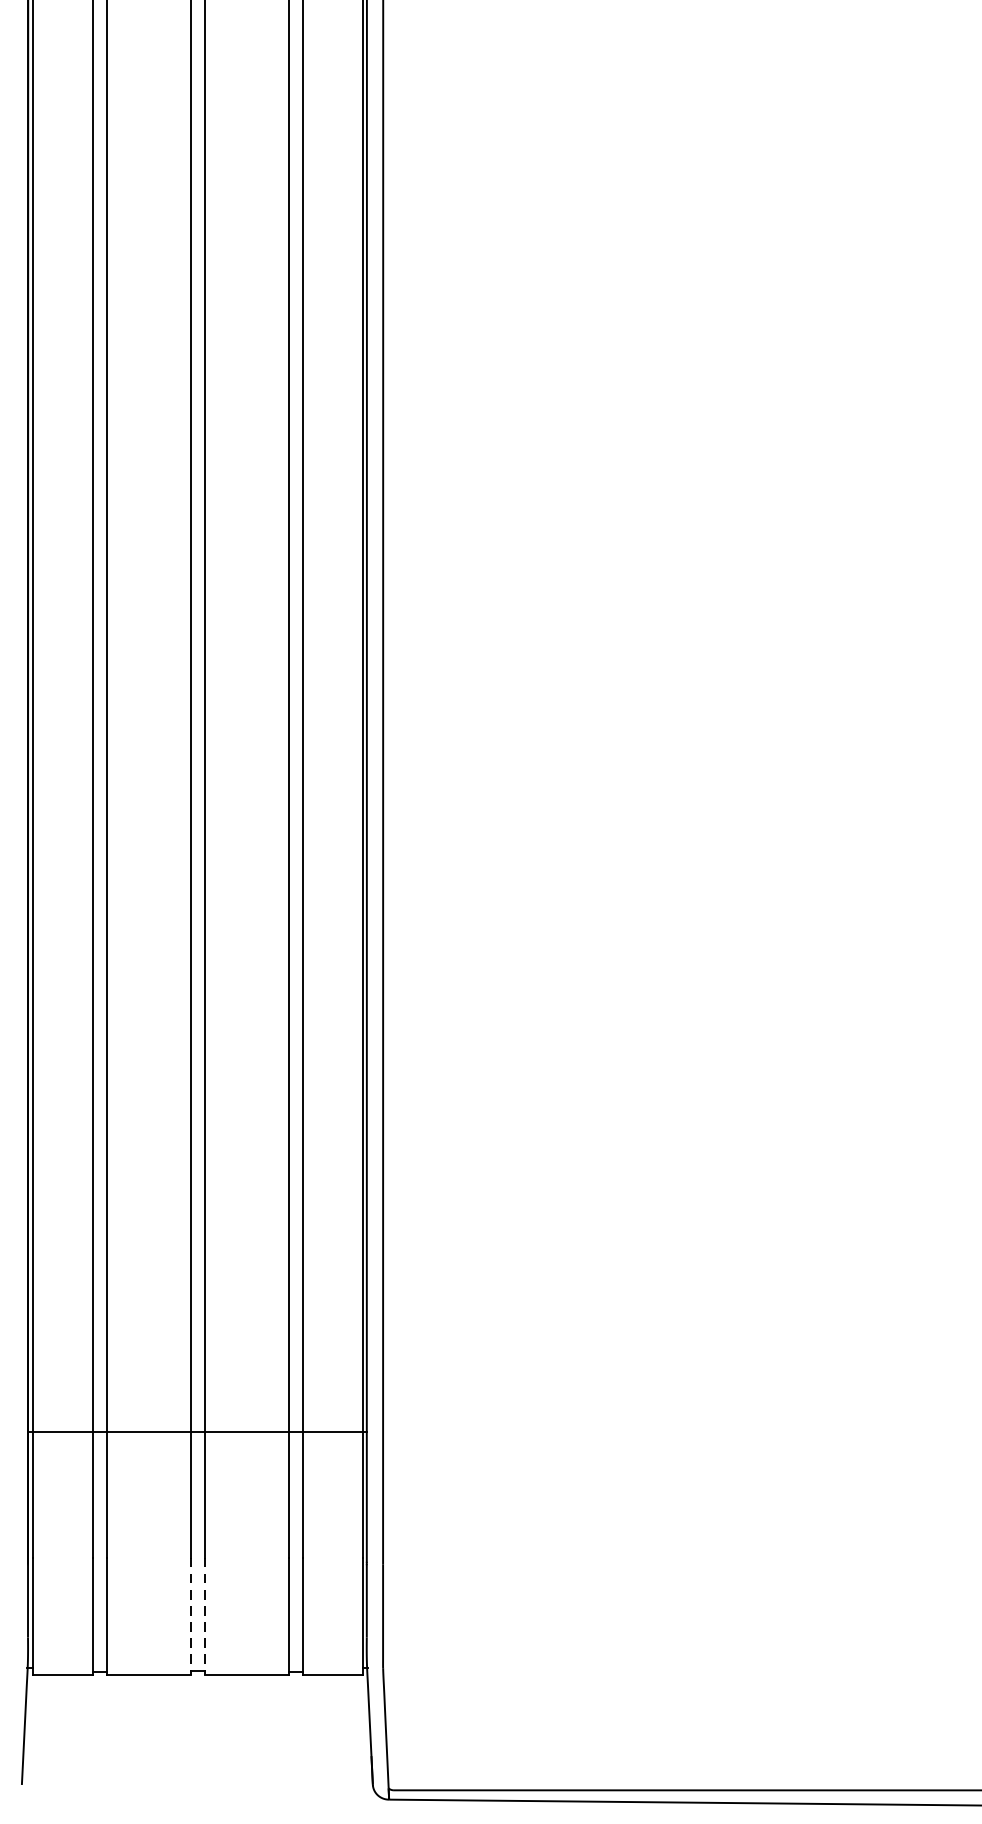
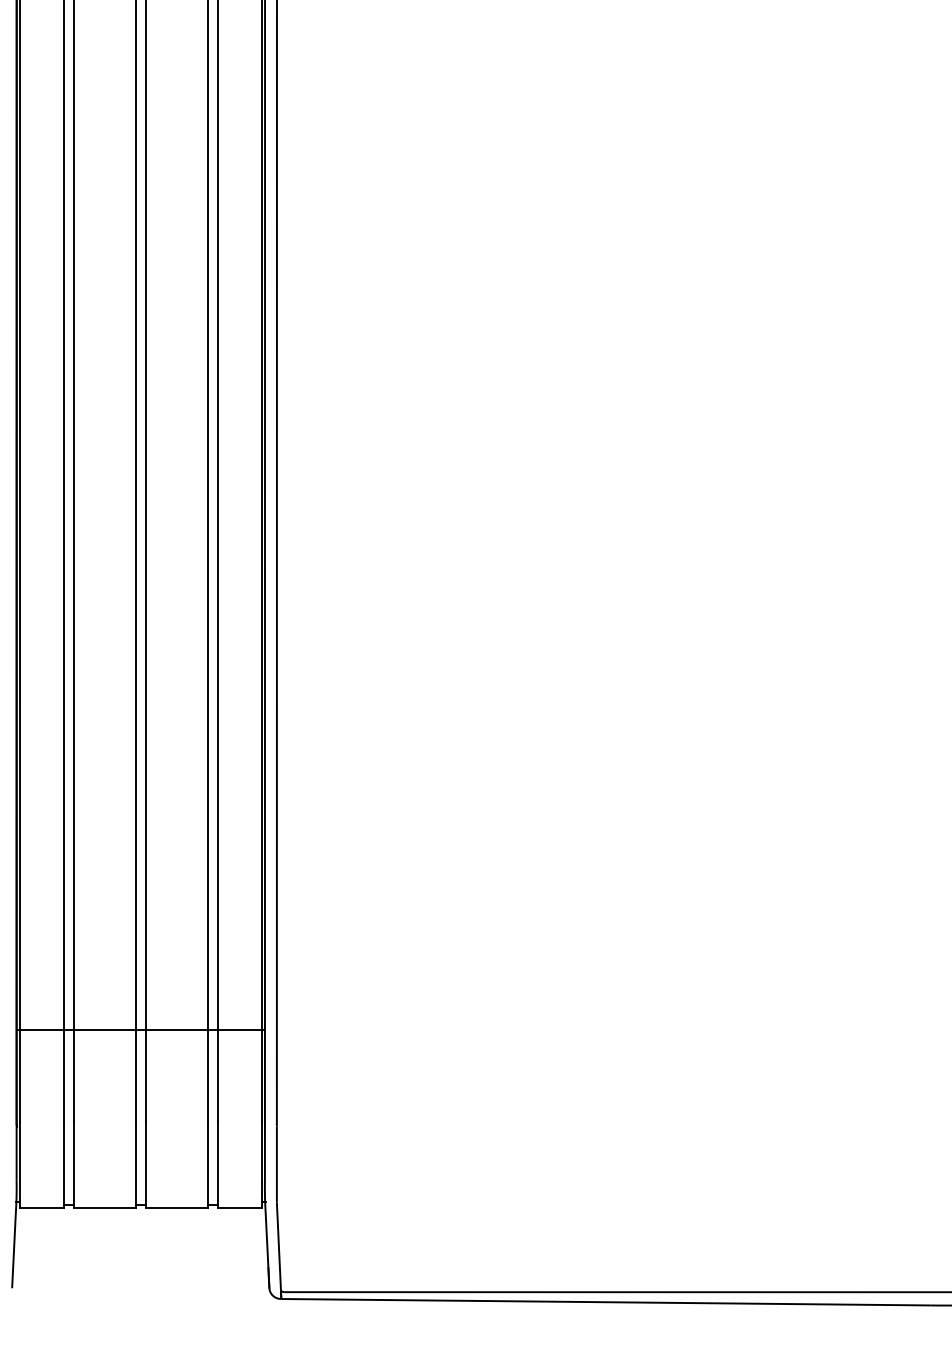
line: (191, 1617) -> (136, 1165), dashed -> solid
line: (205, 1617) -> (146, 1165), dashed -> solid

